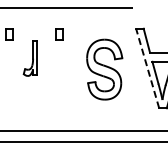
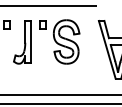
part: (30, 58) -> (22, 42), size x1.67
line: (147, 68) -> (107, 49), dashed -> solid
part: (104, 69) -> (66, 41), moved

